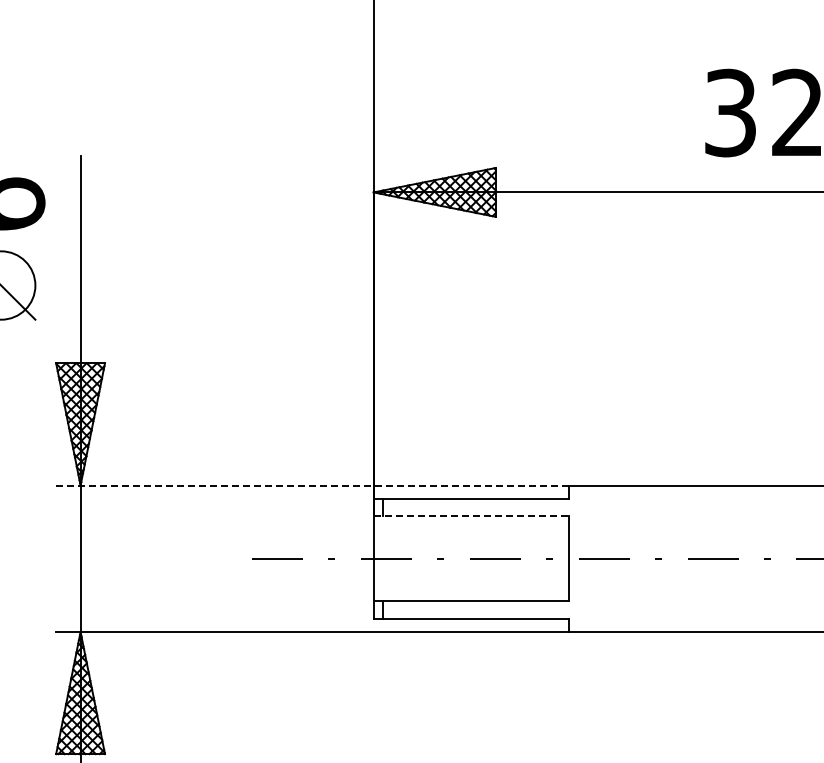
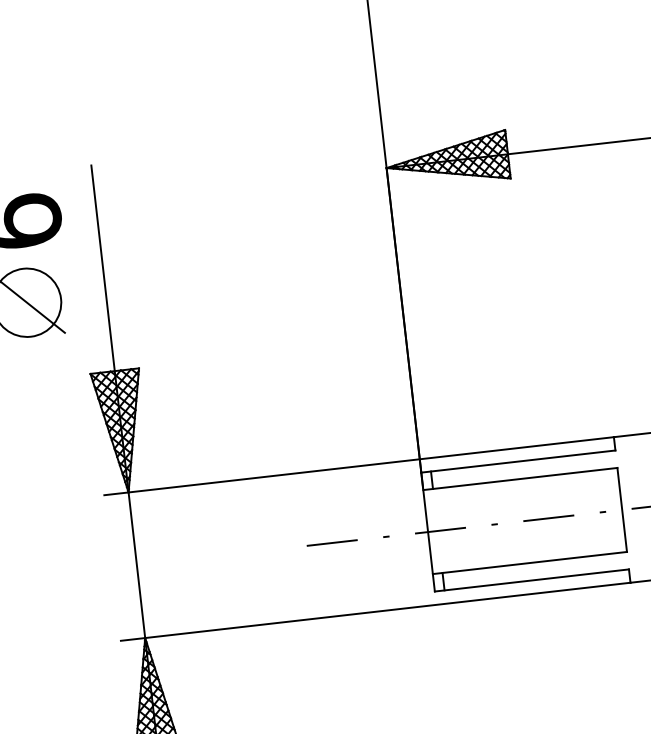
line: (313, 485) -> (360, 466), dashed -> solid
line: (471, 516) -> (520, 479), dashed -> solid

